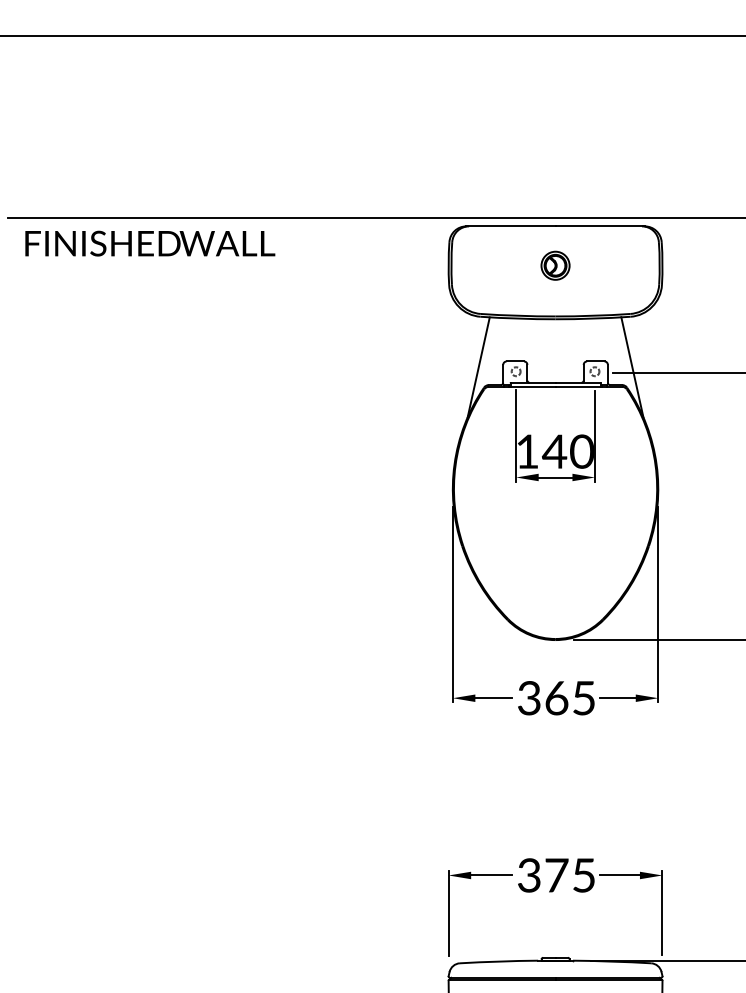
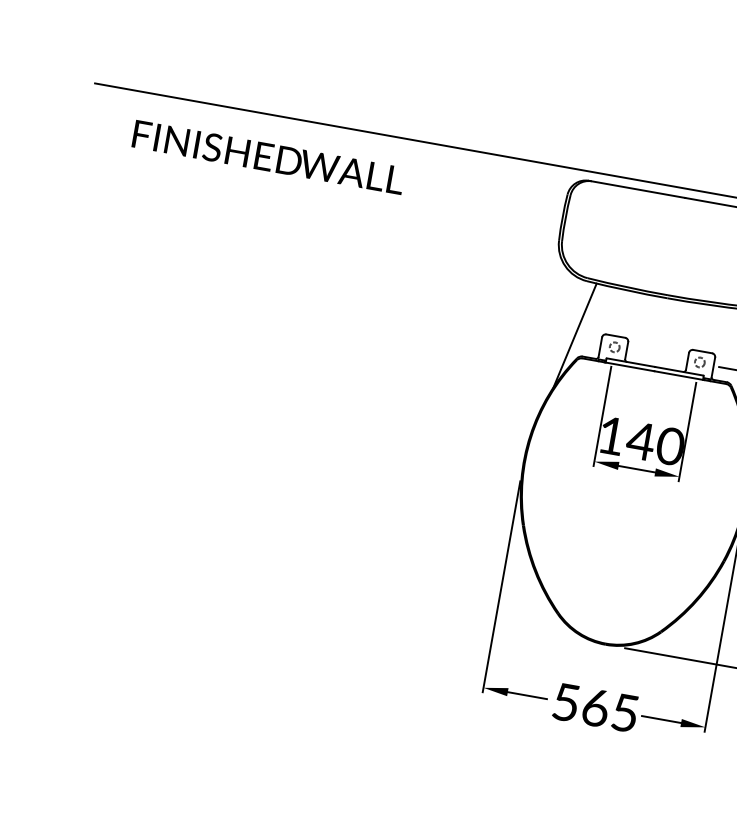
text: (150, 243) -> (268, 157), moved
part: (555, 265) -> (677, 240), removed
text: (529, 698) -> (566, 702), 365 -> 565

